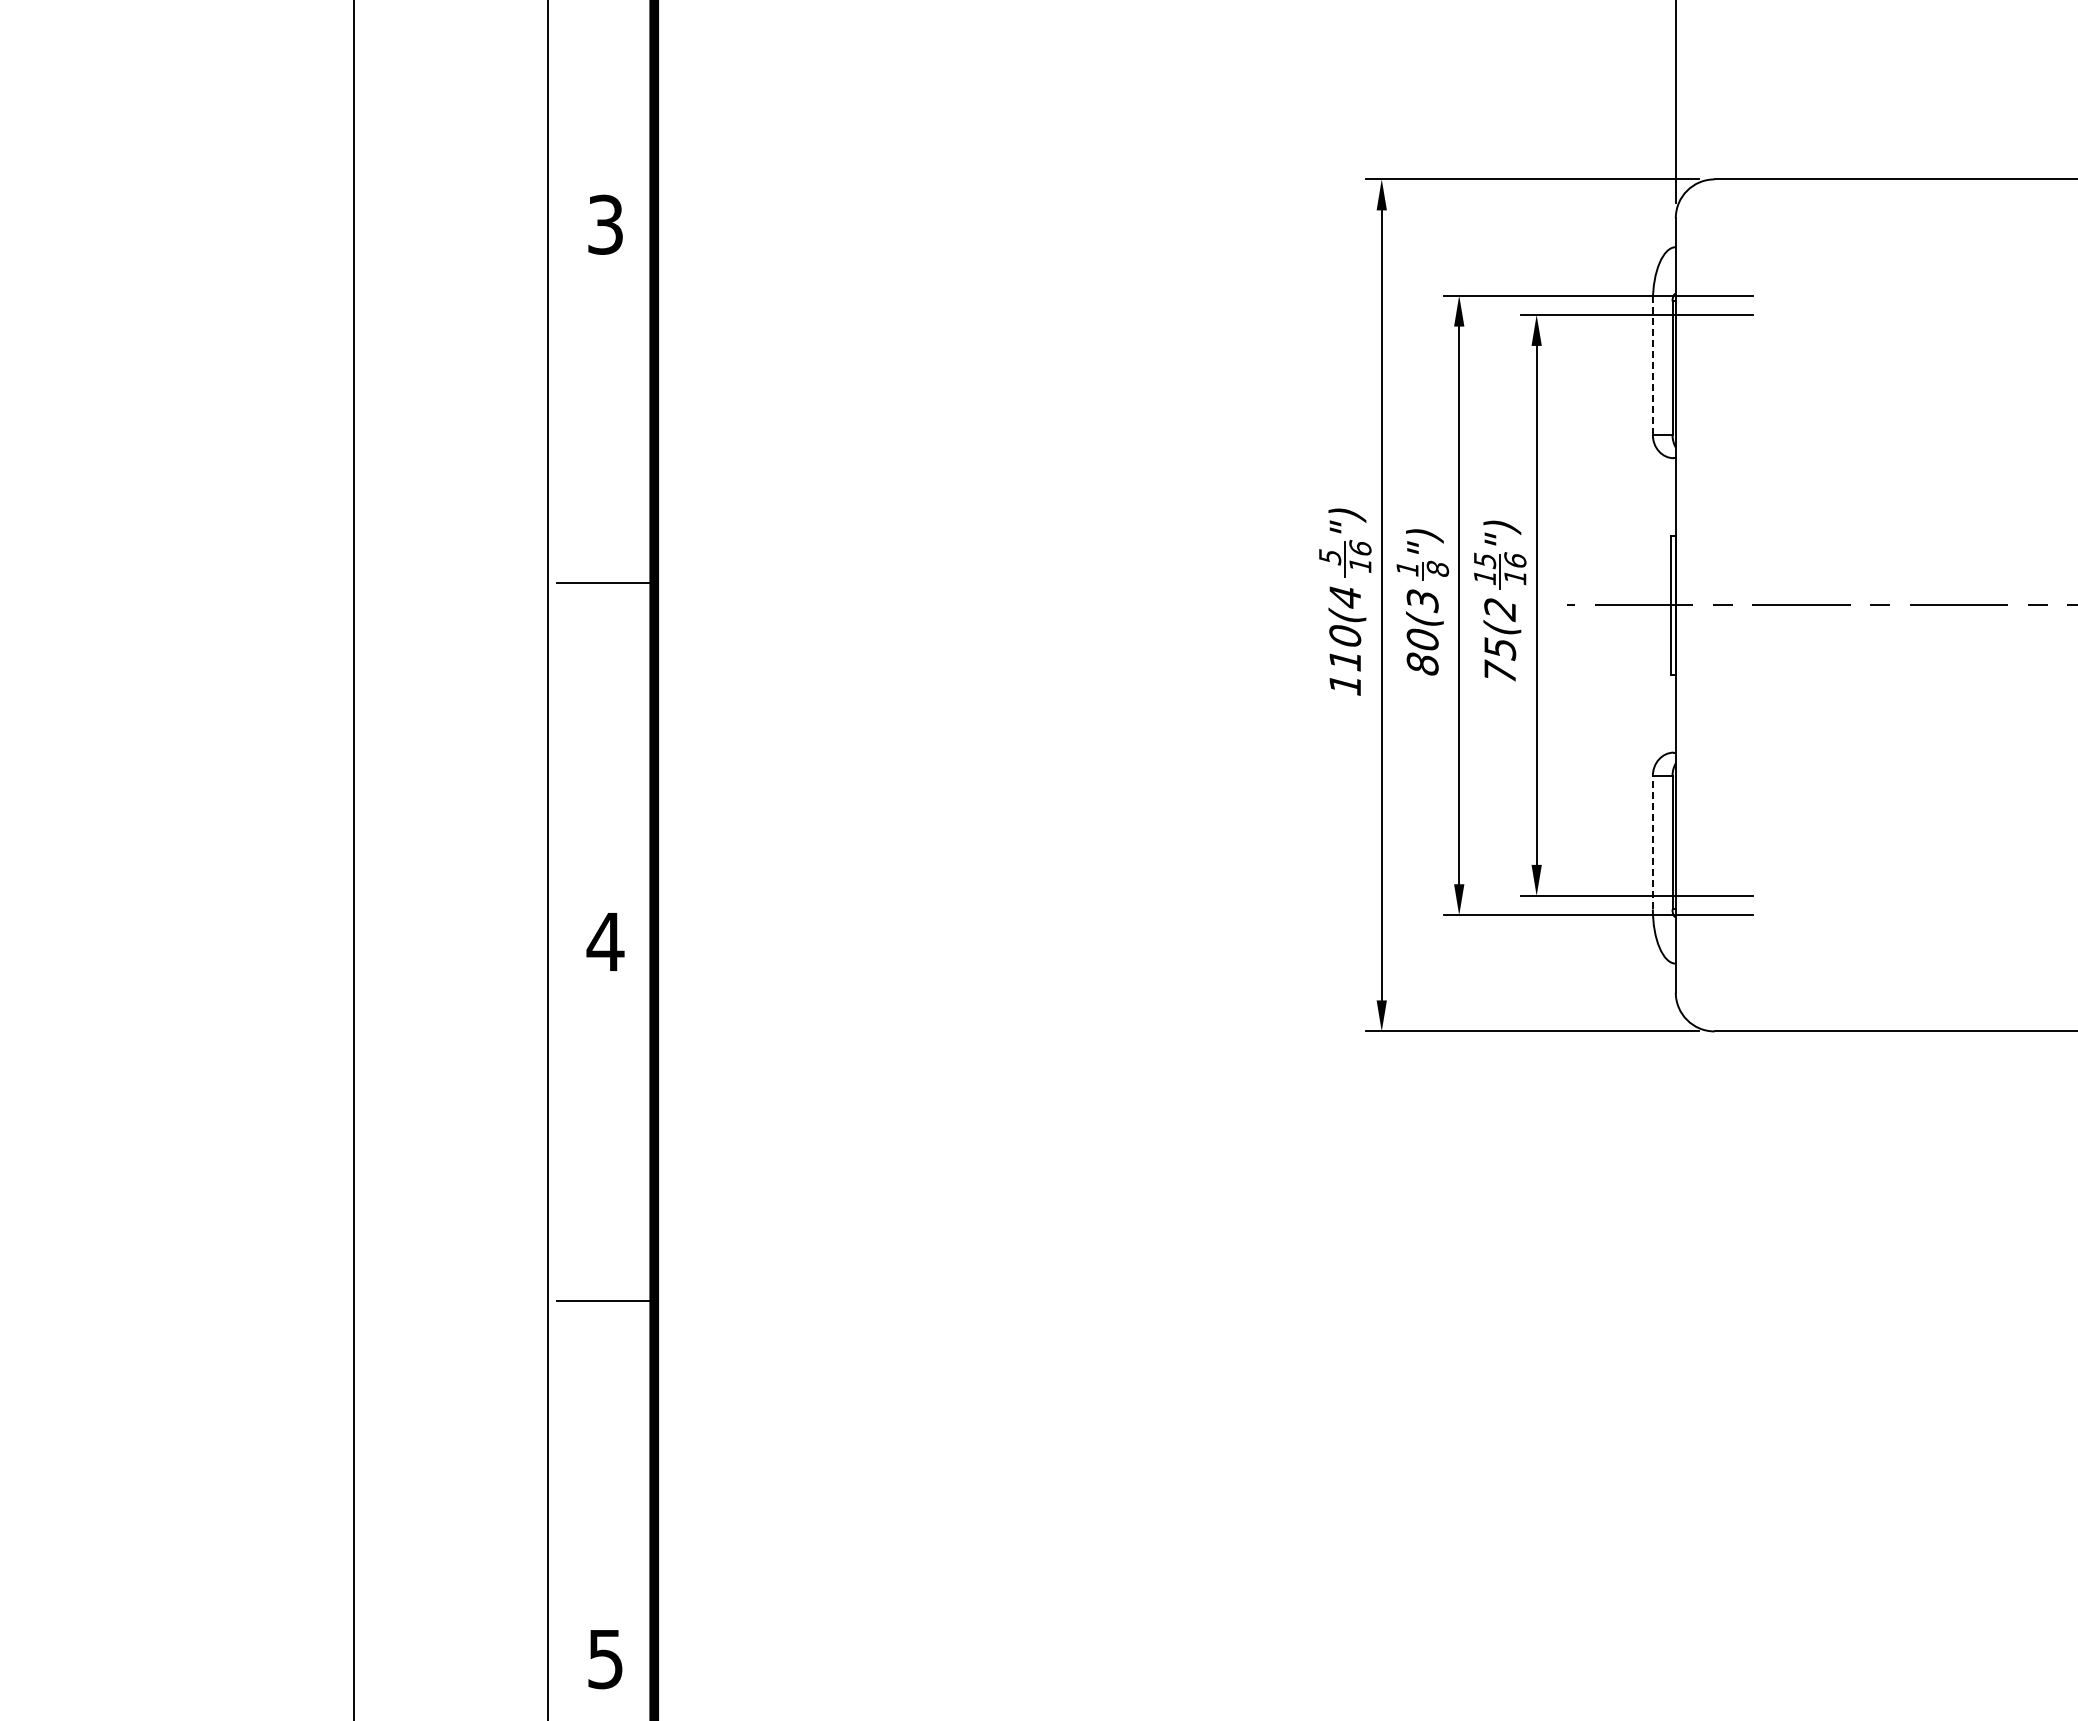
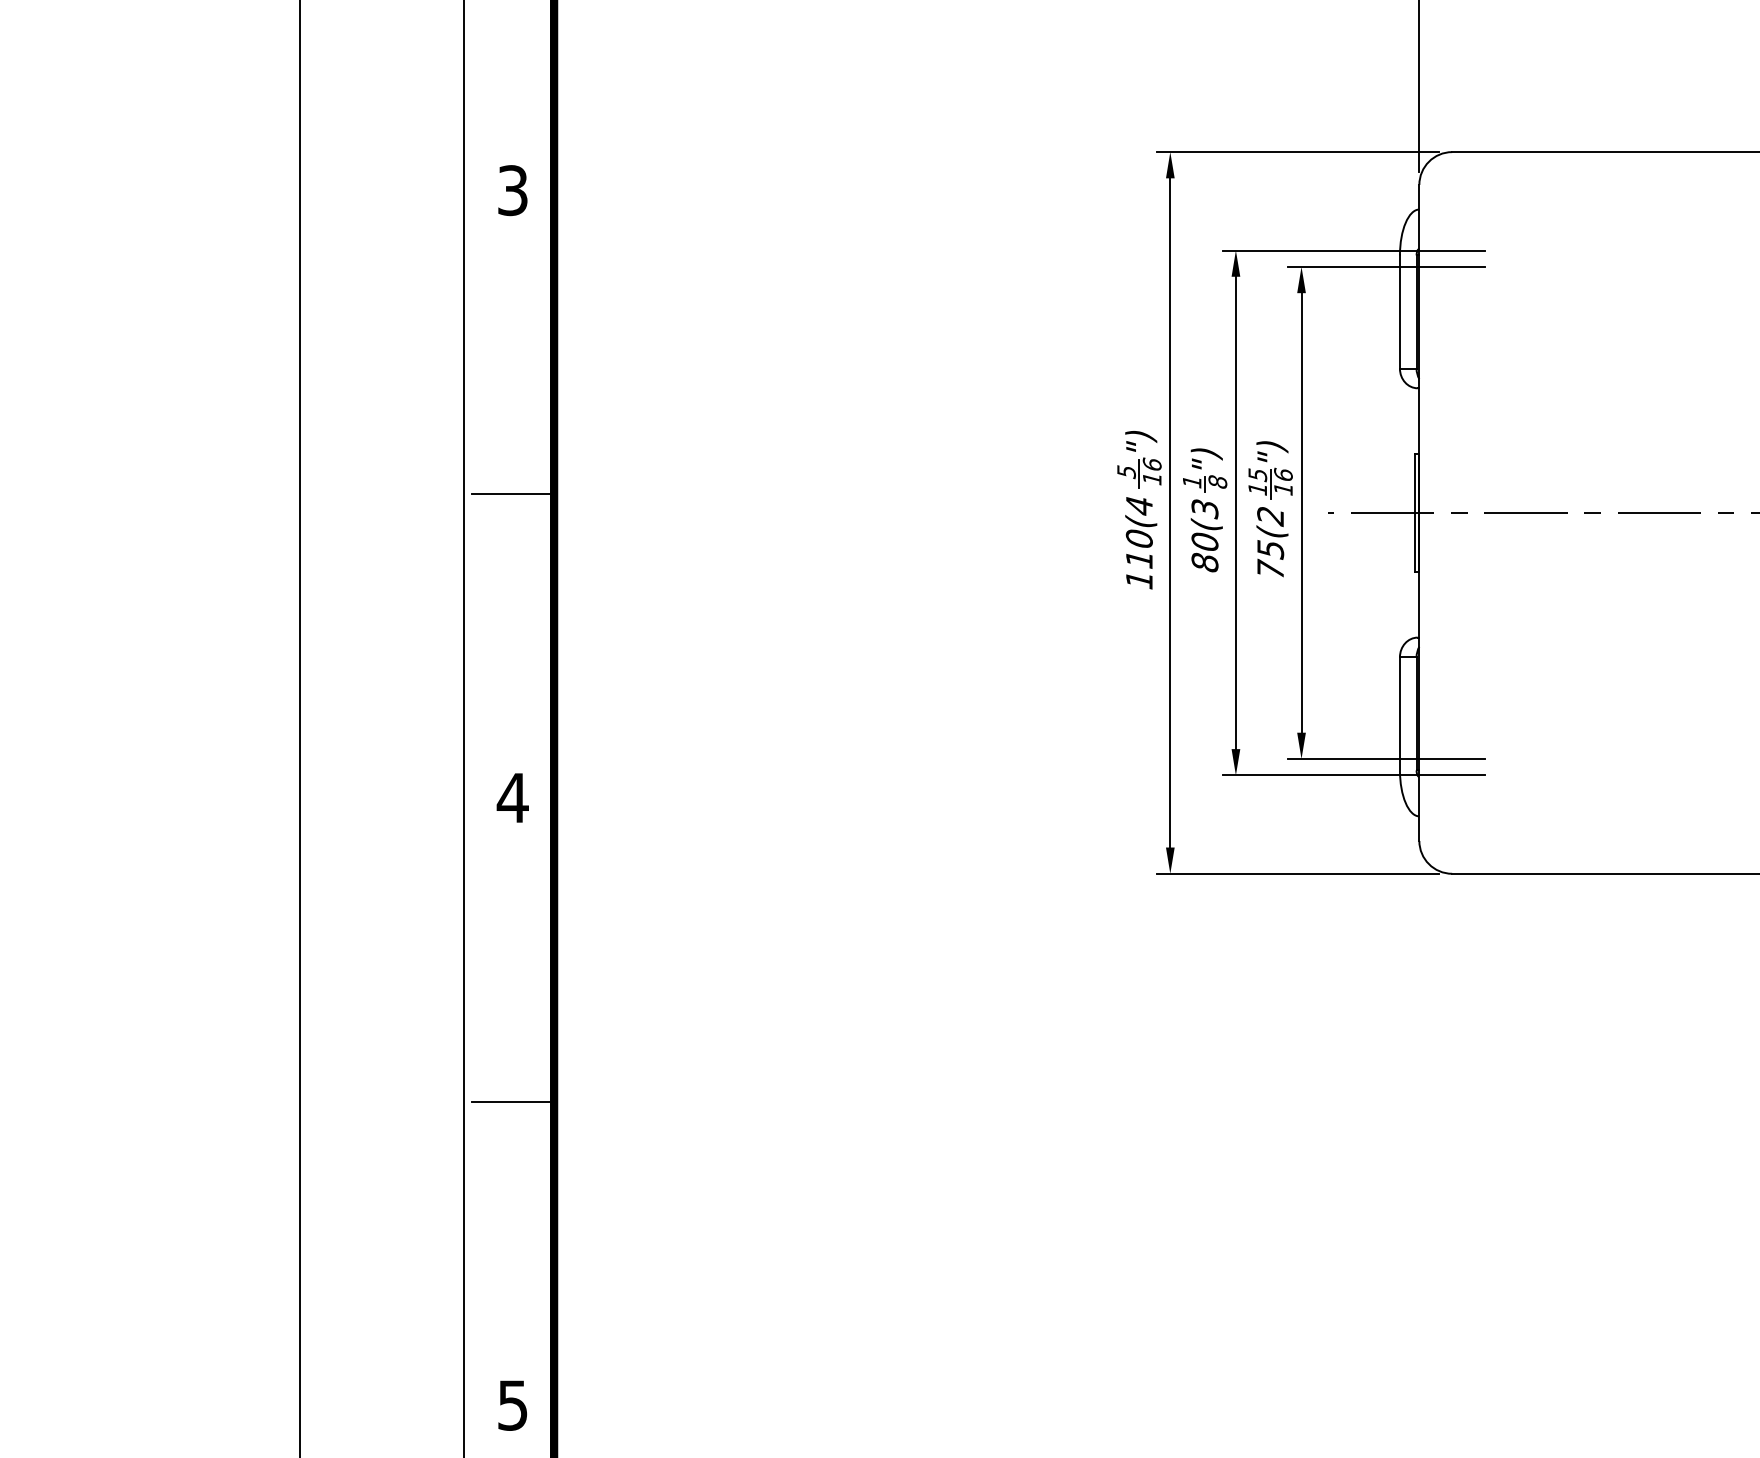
line: (1652, 368) -> (1399, 312), dashed -> solid
line: (1652, 842) -> (1399, 713), dashed -> solid

